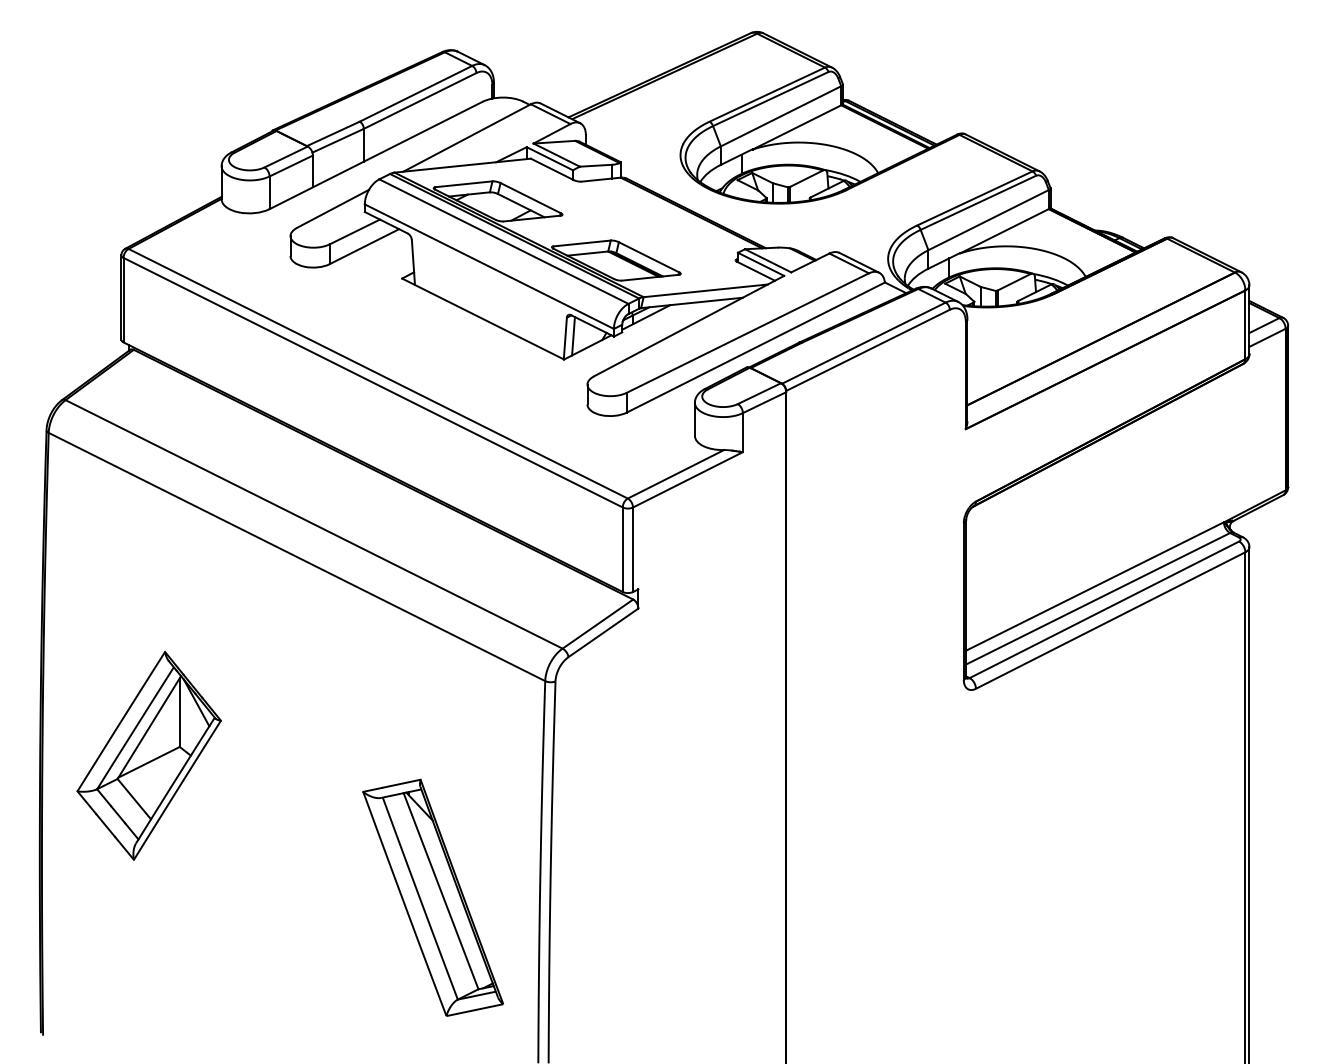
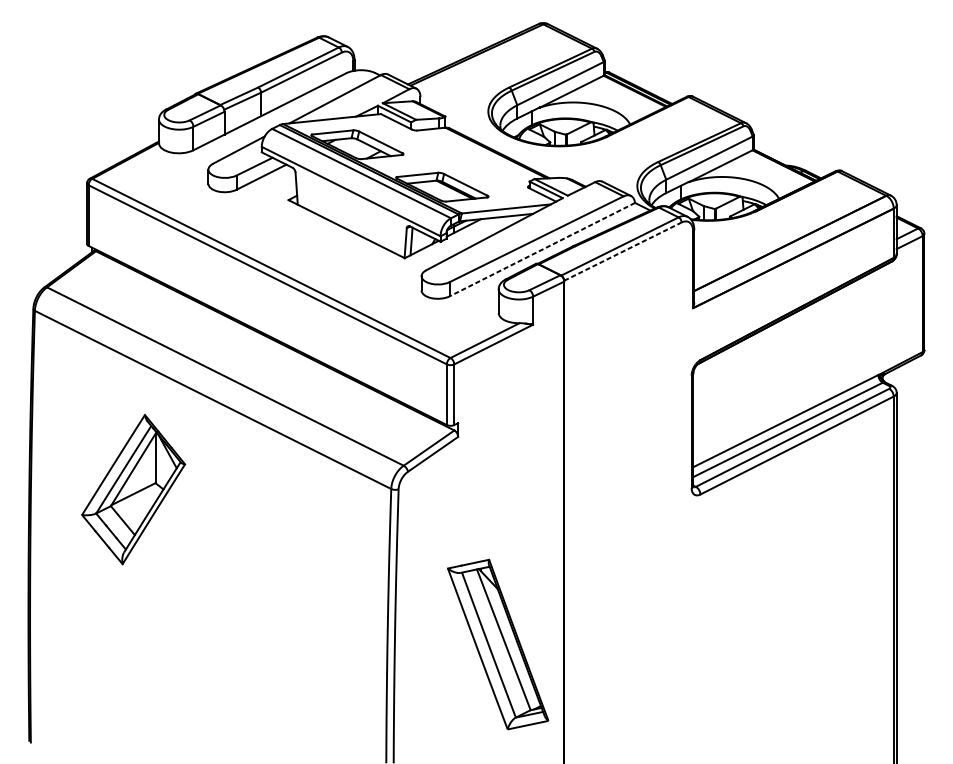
line: (755, 347) -> (542, 249), solid -> dashed
line: (868, 350) -> (623, 251), solid -> dashed
part: (148, 755) -> (133, 489), moved
part: (432, 897) -> (497, 644), moved

